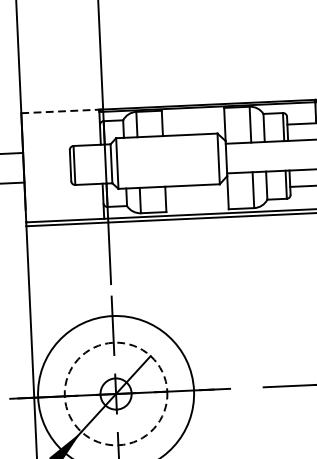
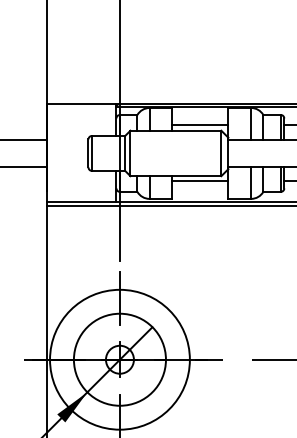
line: (60, 111) -> (81, 104), dashed -> solid
line: (193, 128) -> (200, 125), added
line: (196, 191) -> (200, 181), added
circle: (115, 393) -> (119, 359), dashed -> solid

